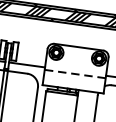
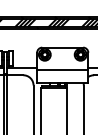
line: (74, 74) -> (62, 70), dashed -> solid

